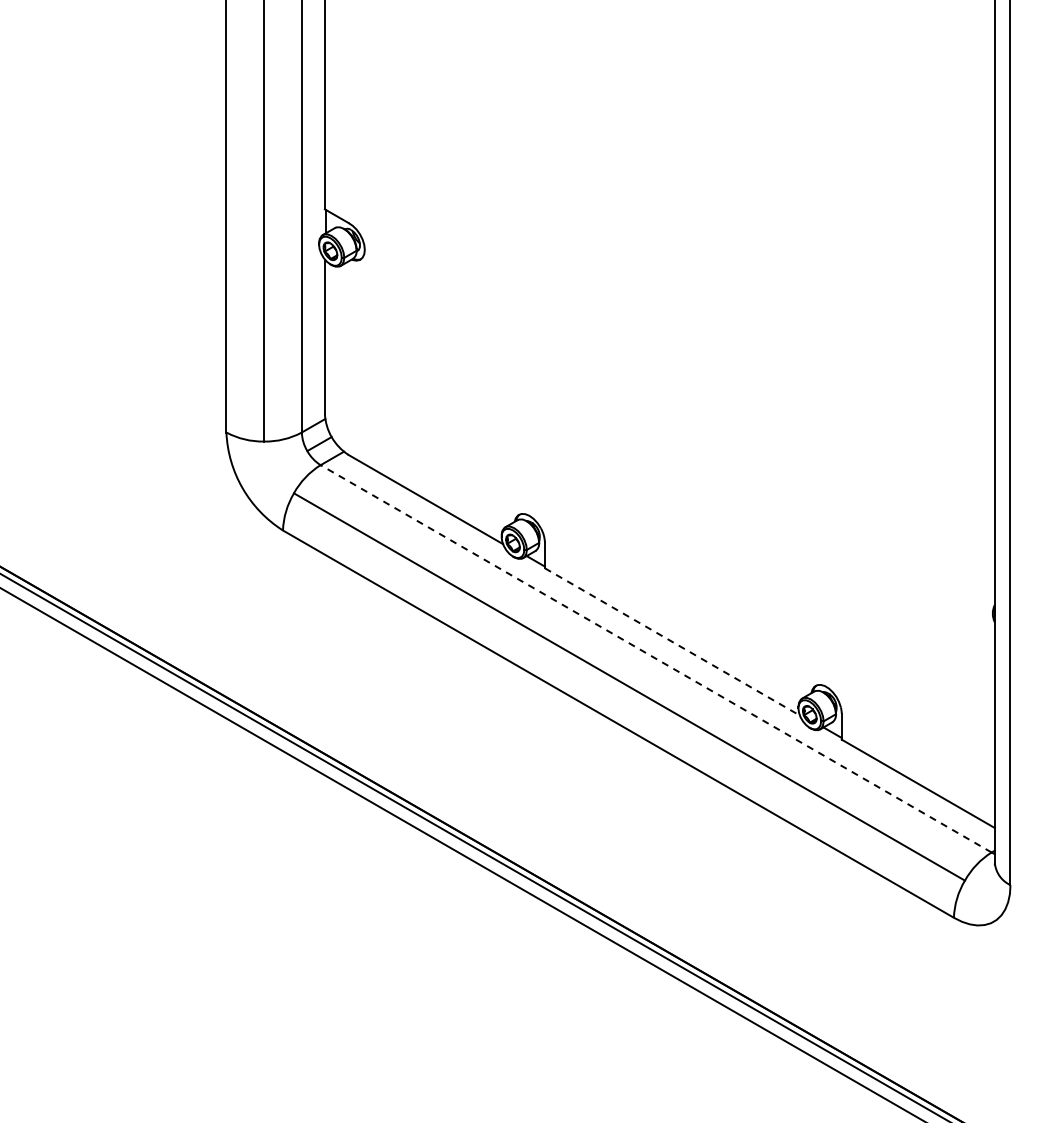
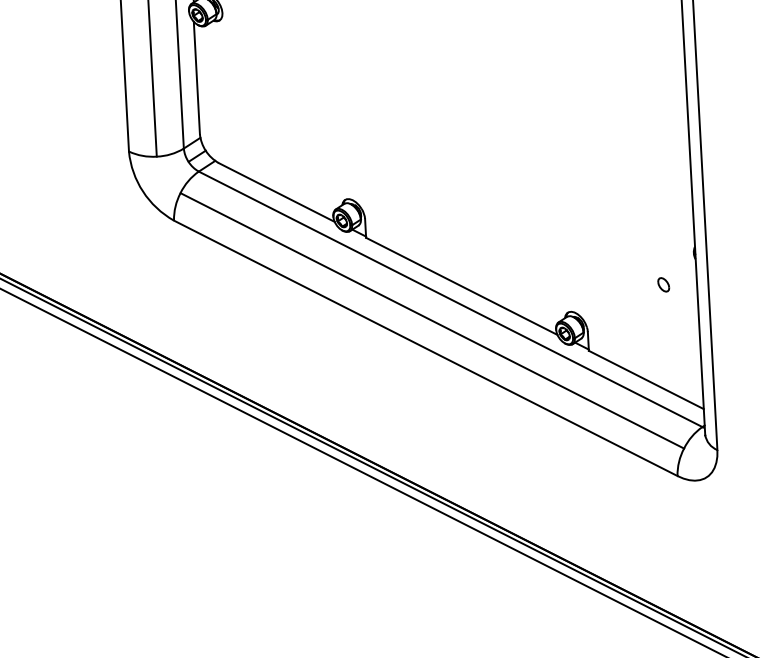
line: (672, 642) -> (461, 286), dashed -> solid
part: (949, 654) -> (663, 284), added
line: (655, 658) -> (450, 299), dashed -> solid

